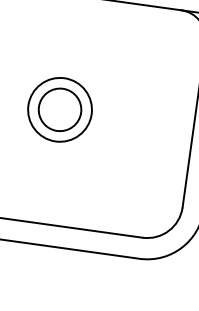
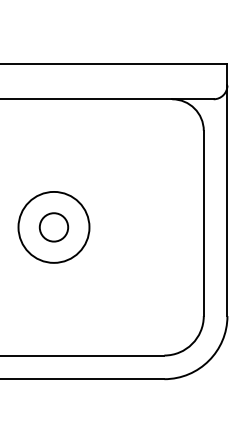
circle: (59, 109) -> (53, 227), size x0.6

